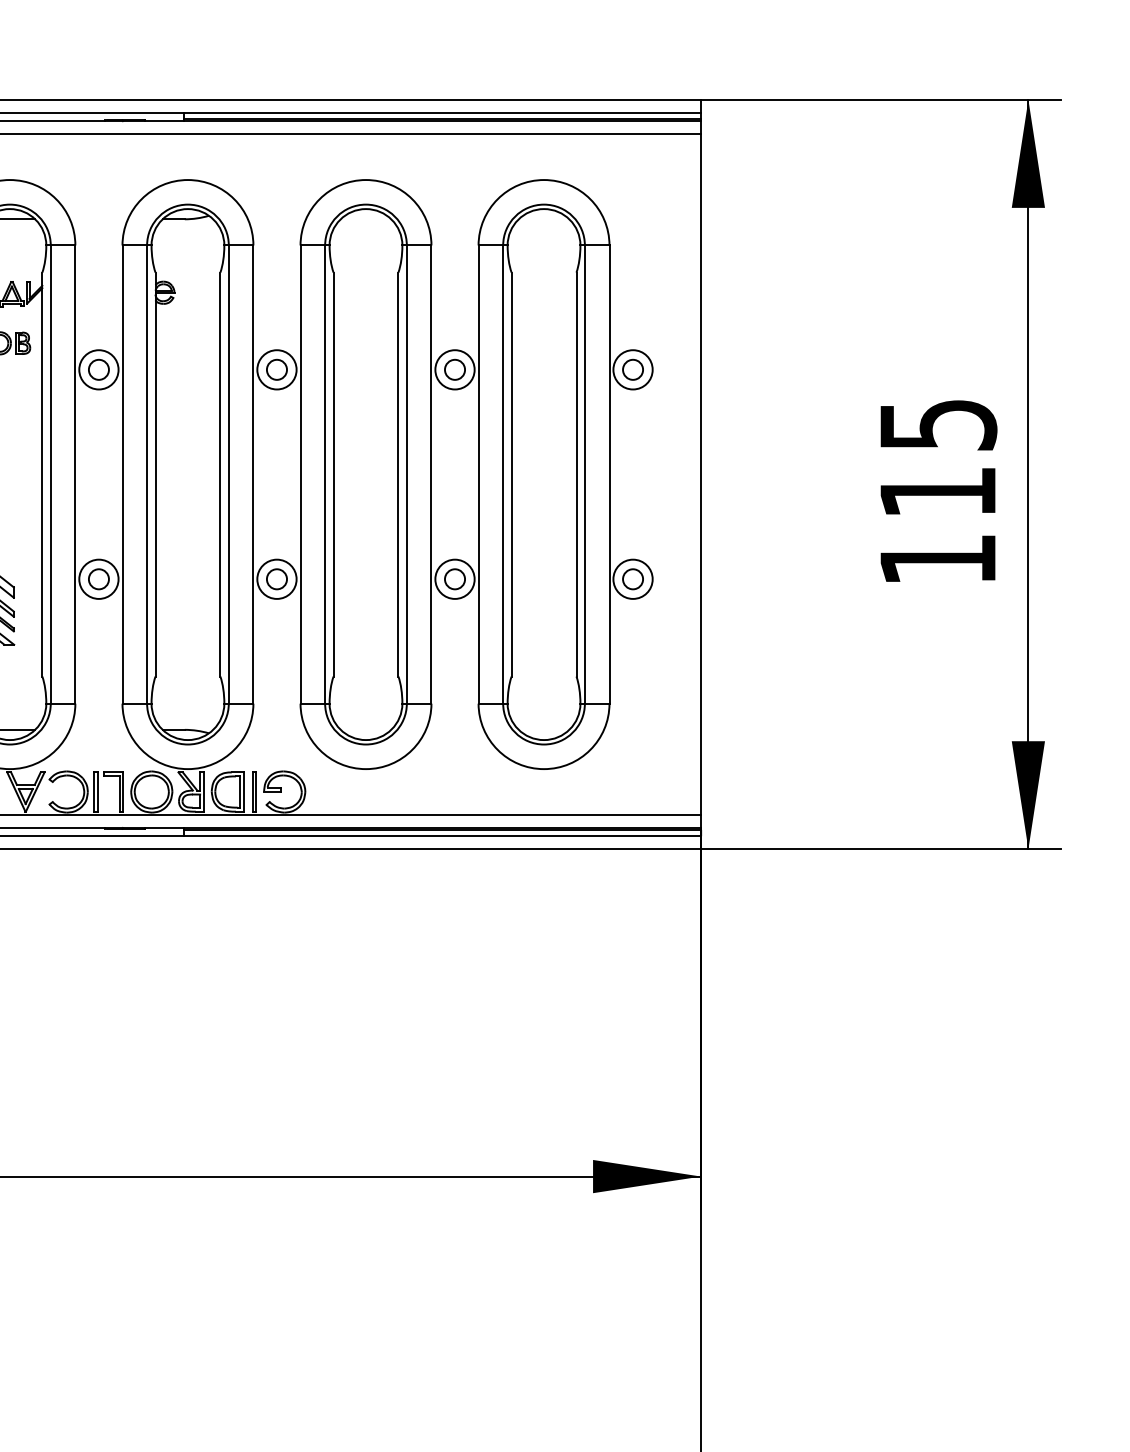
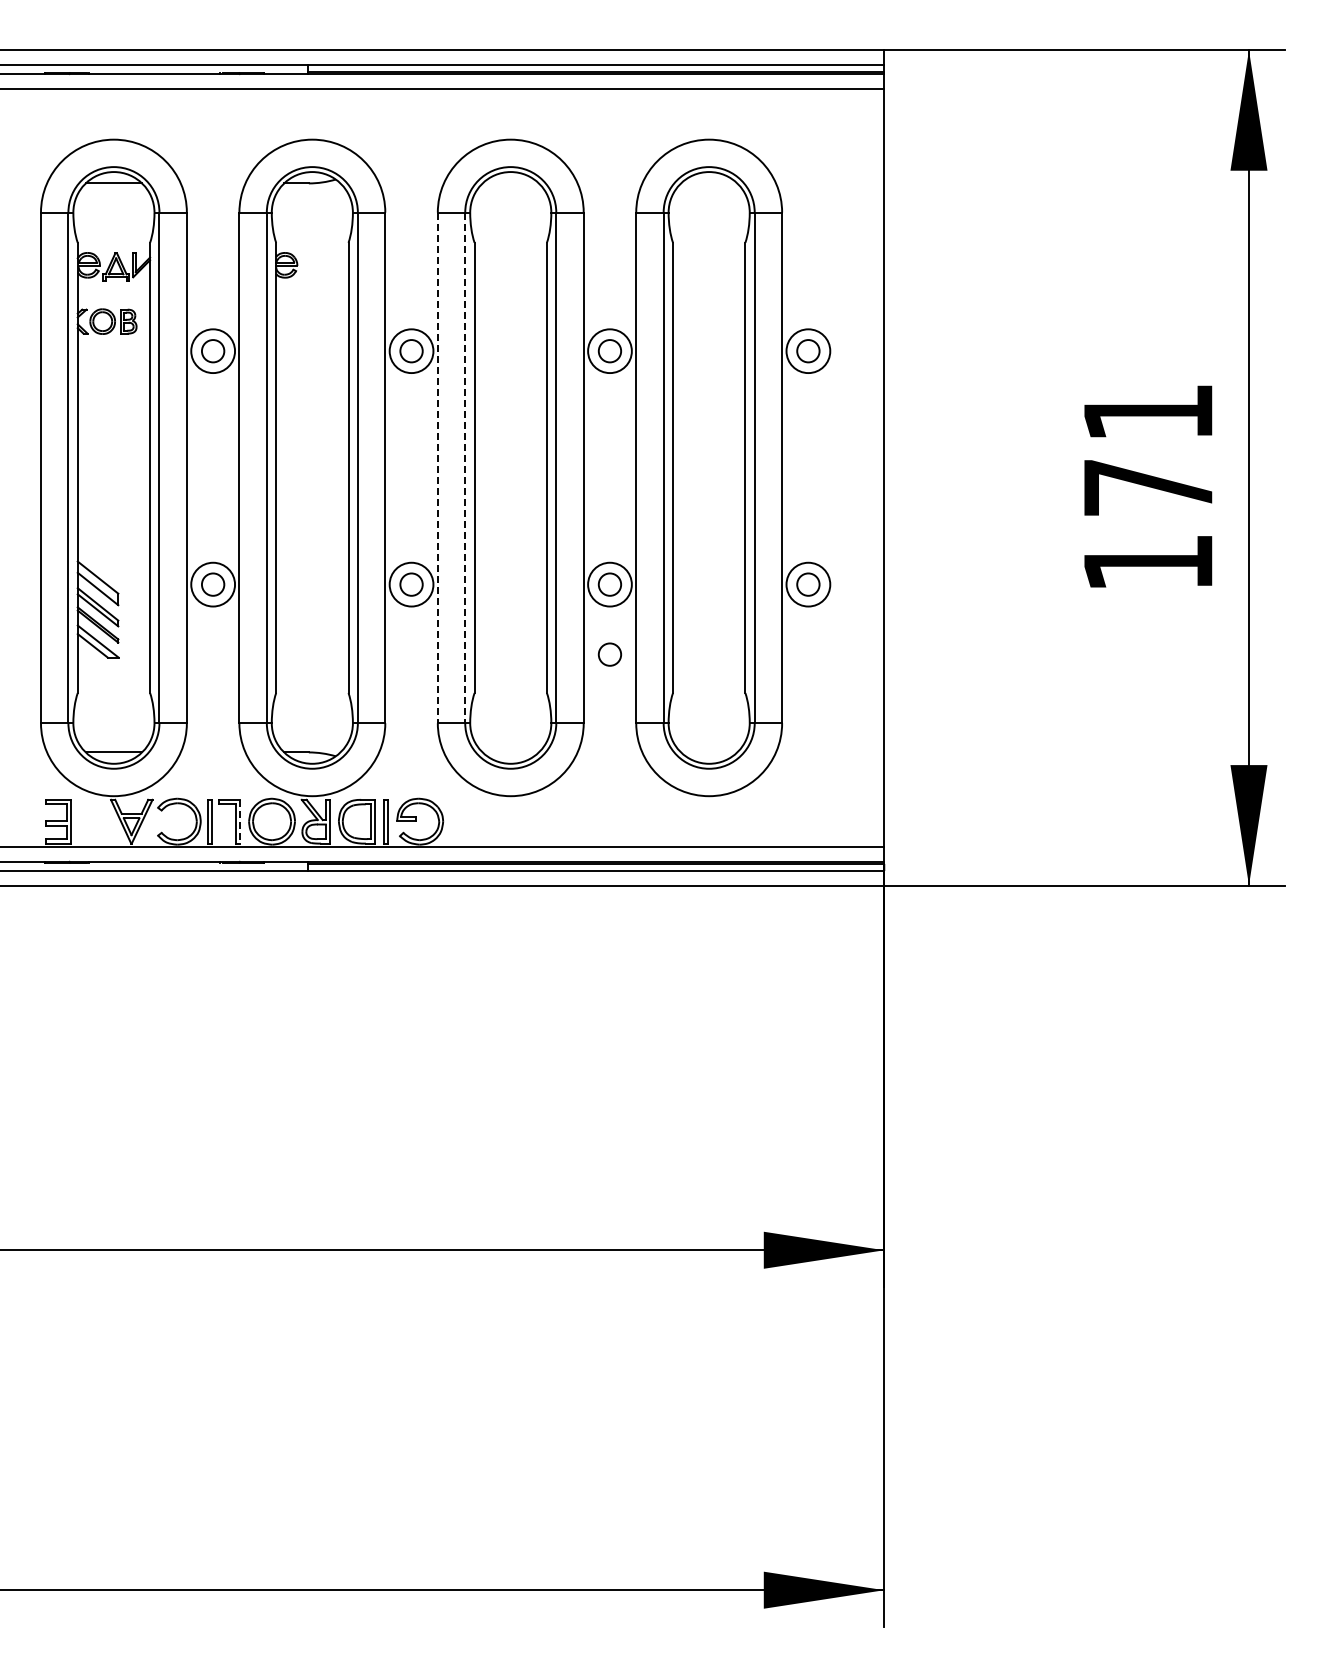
text: (939, 458) -> (1149, 450), 115 -> 171
line: (300, 475) -> (437, 468), solid -> dashed
line: (325, 475) -> (465, 468), solid -> dashed
circle: (454, 641) -> (609, 654), added
line: (123, 791) -> (240, 821), solid -> dashed

